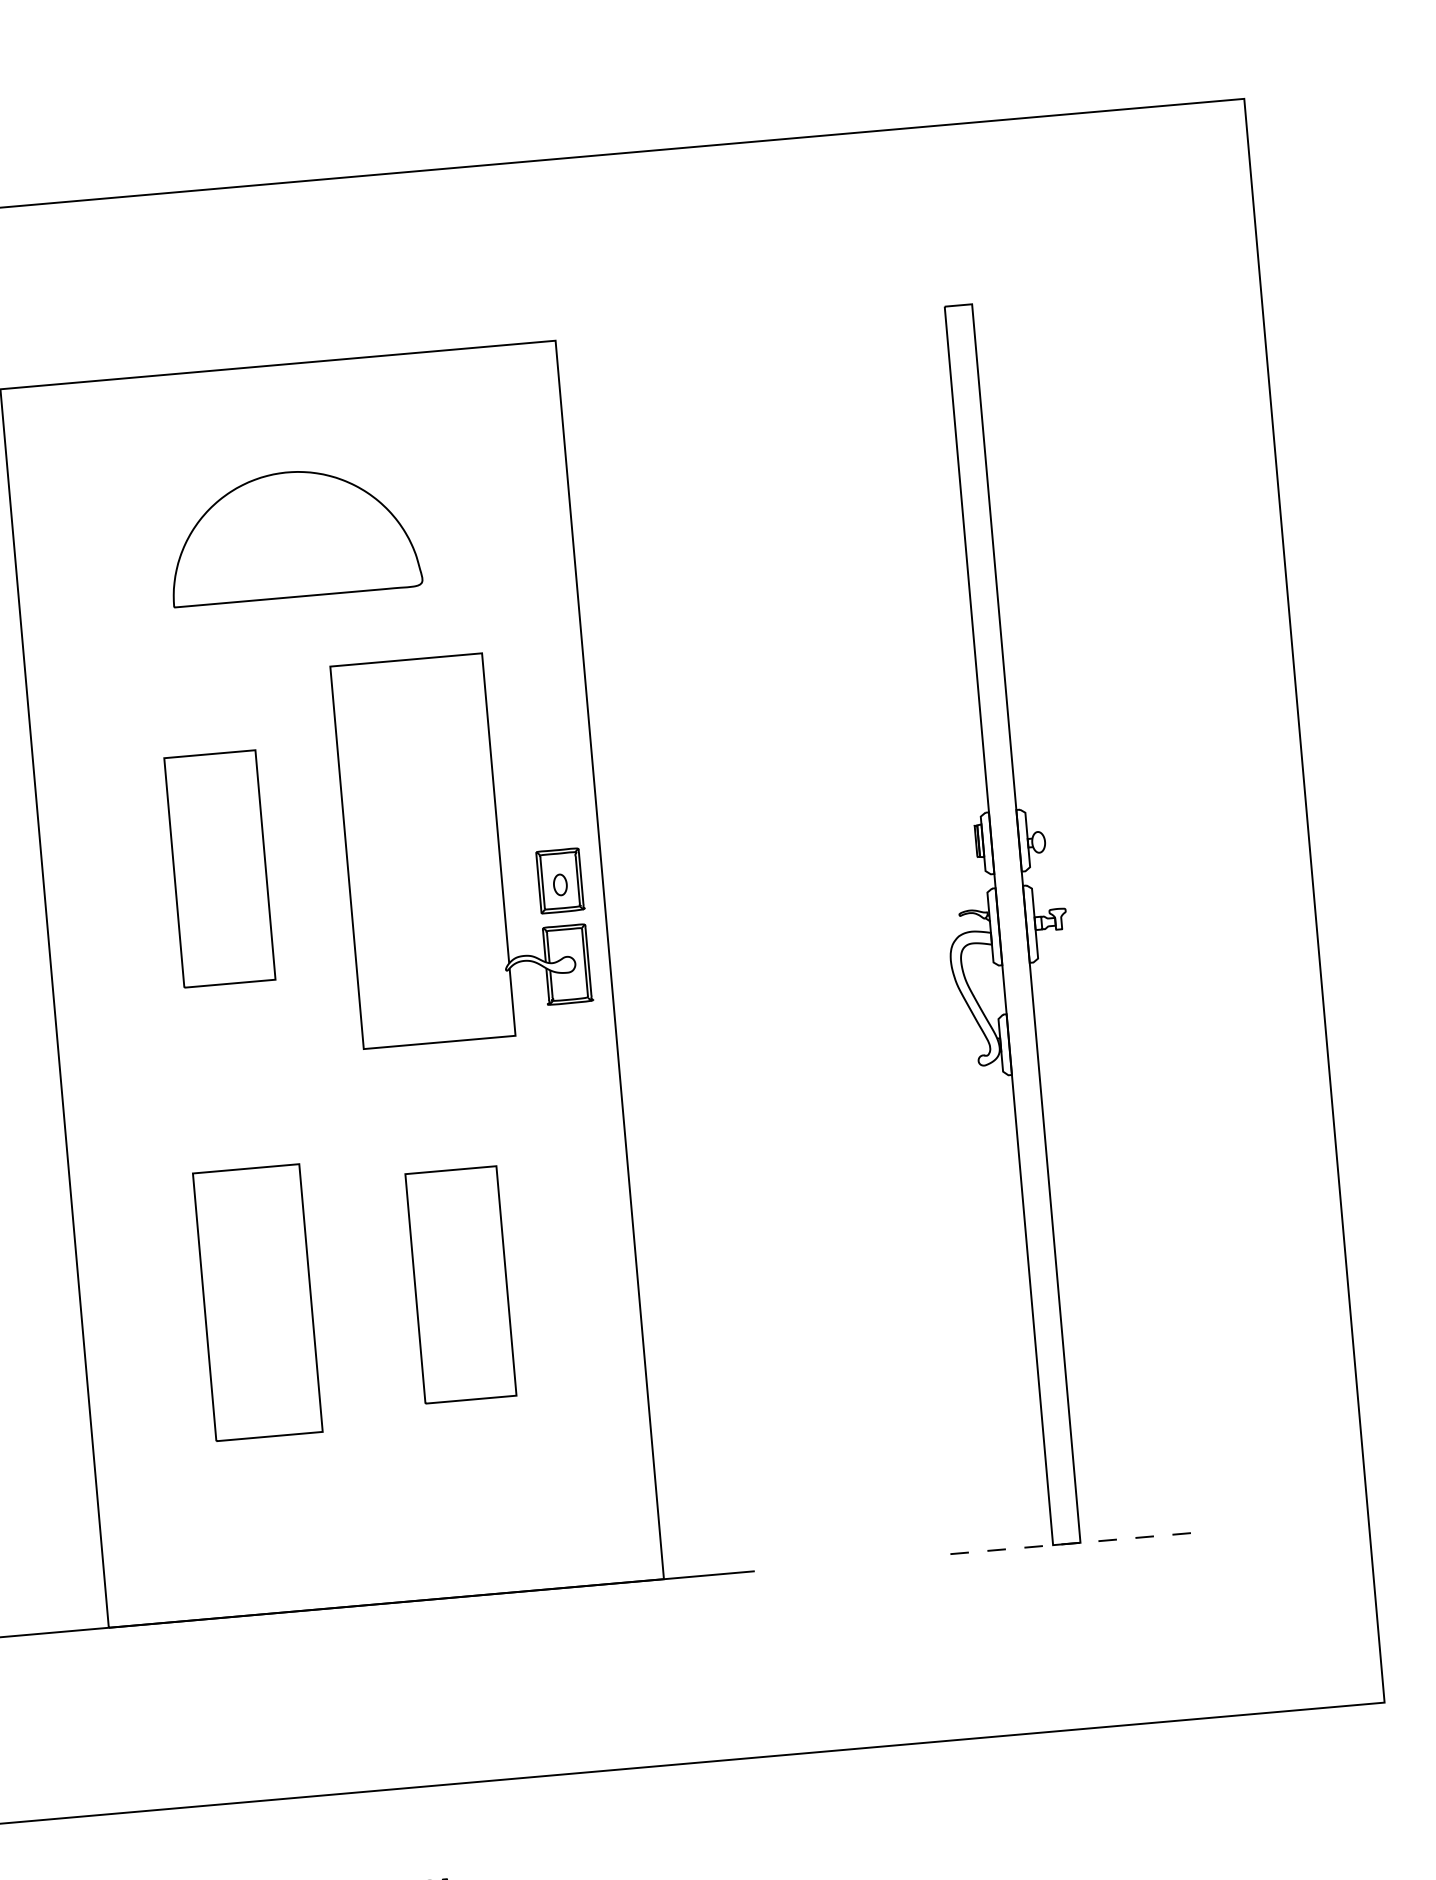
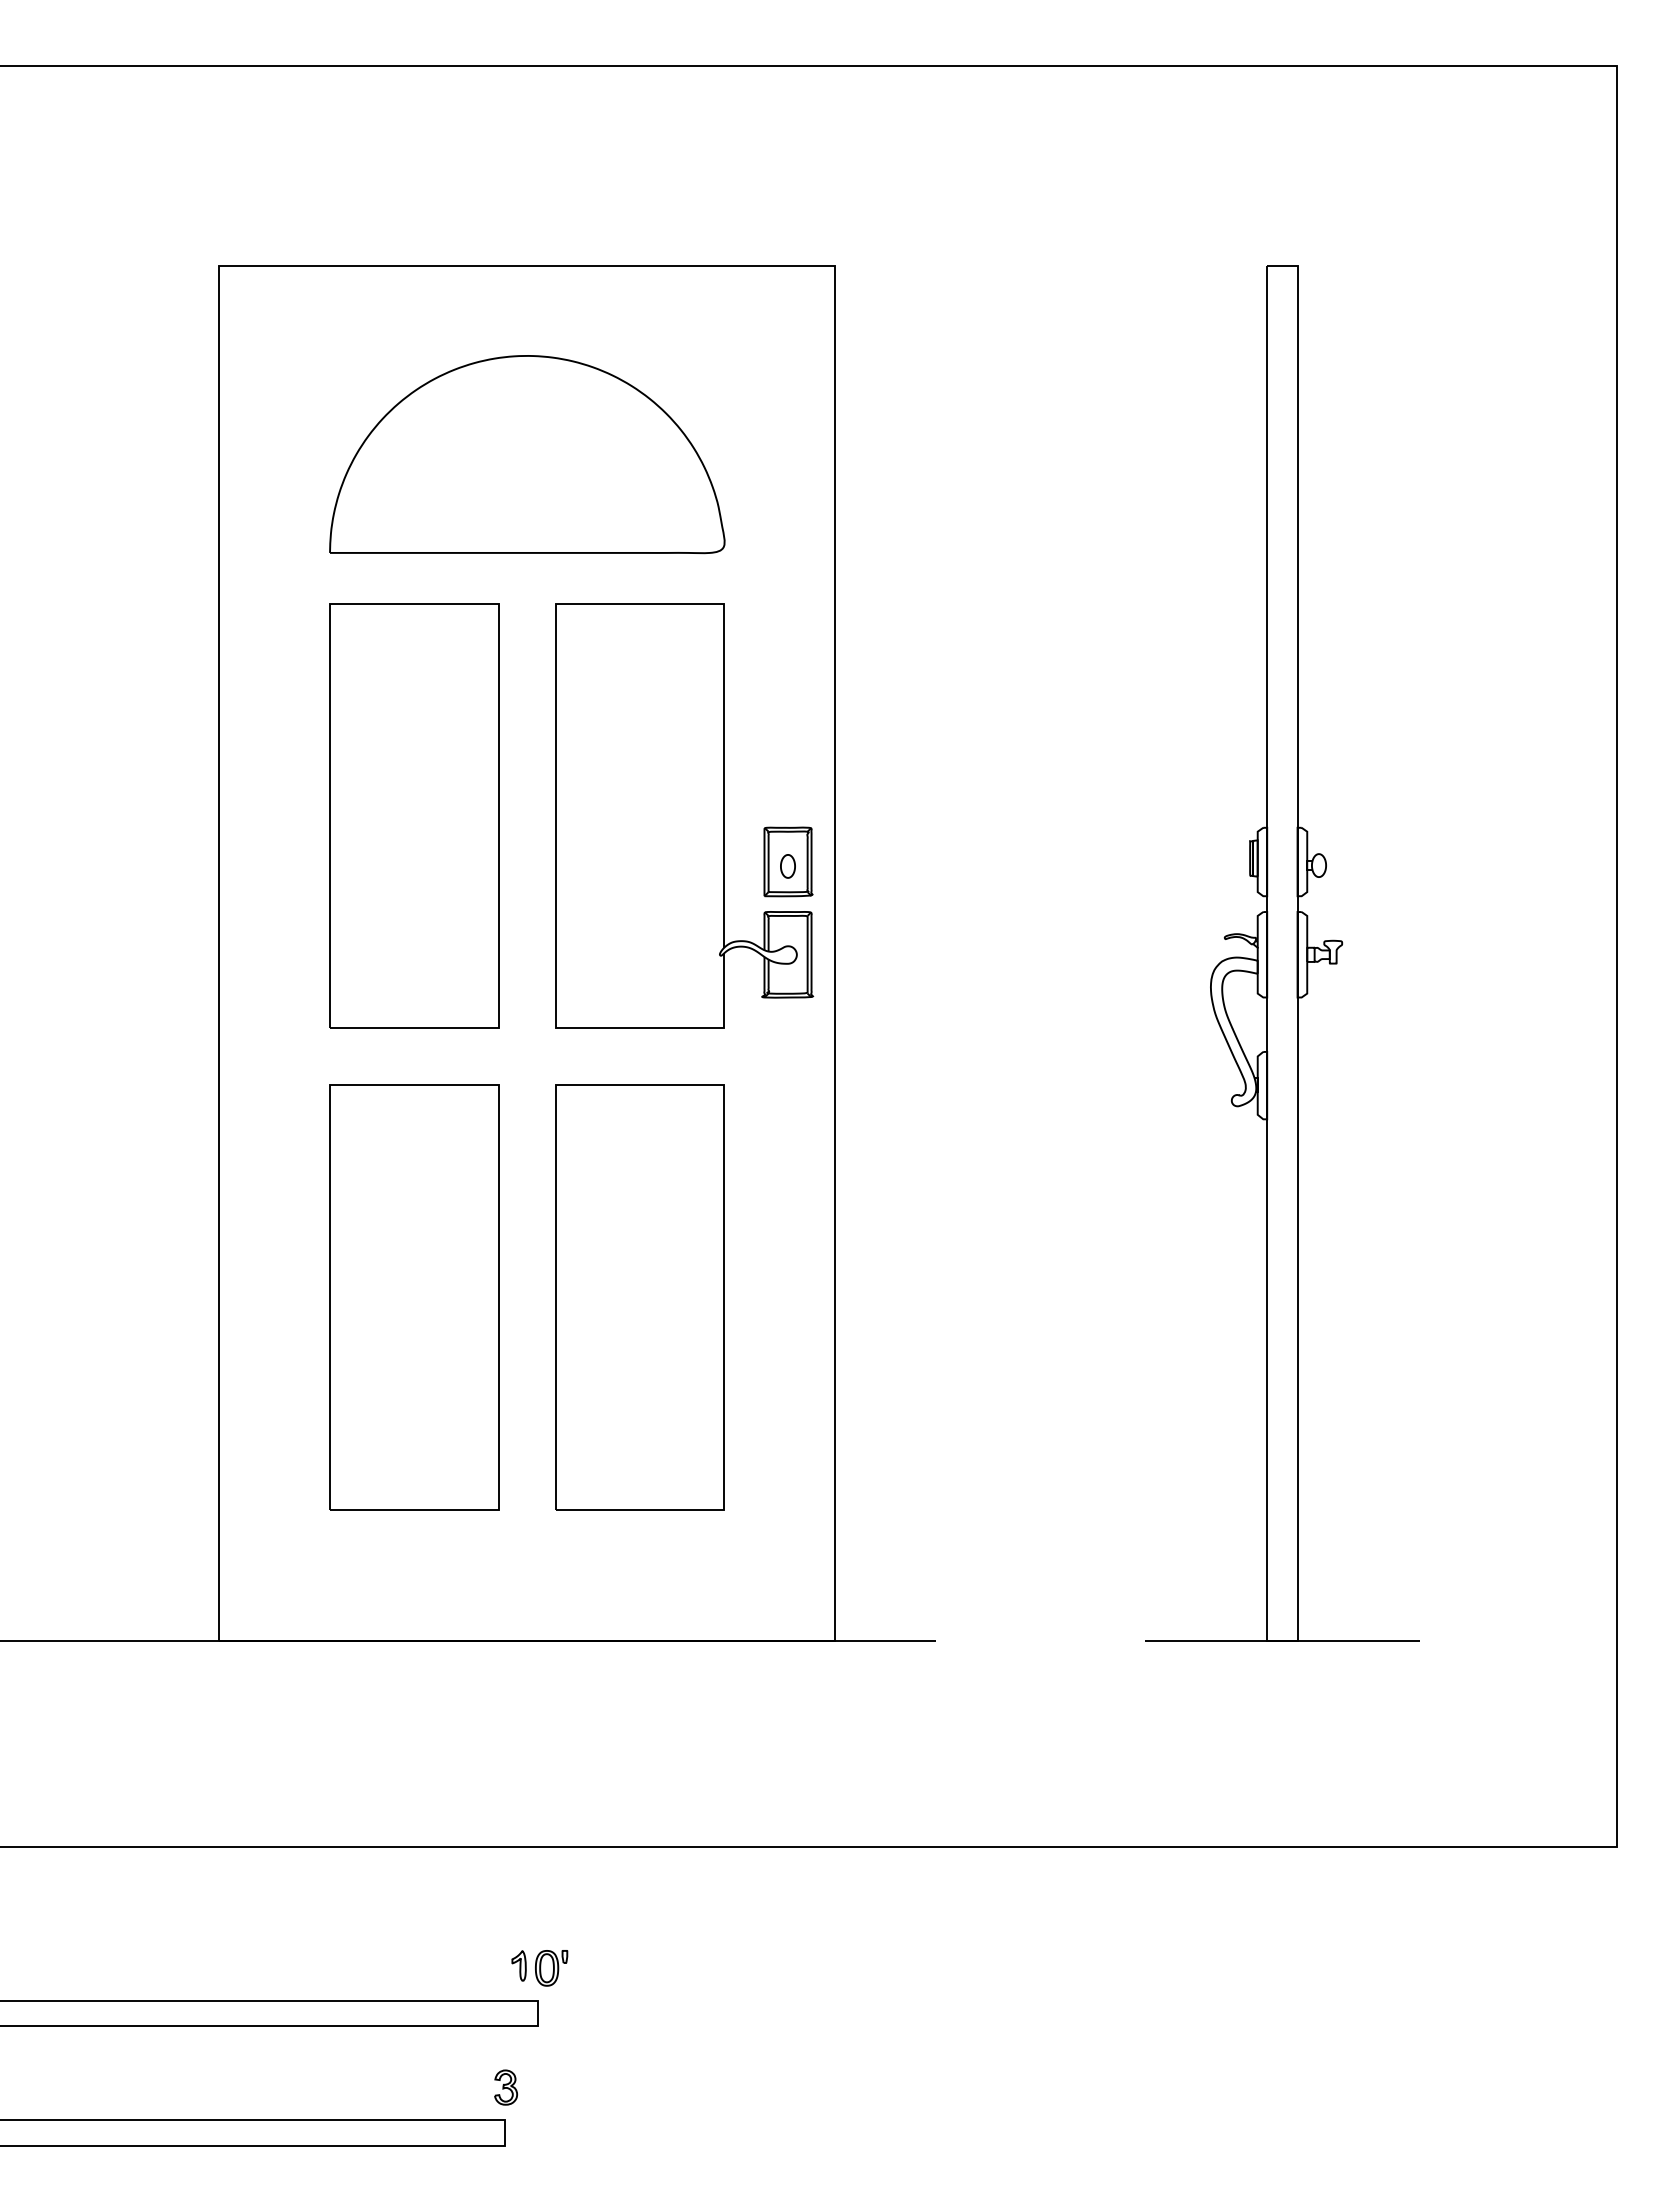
part: (293, 534) -> (527, 454), size x1.43
part: (219, 868) -> (414, 815), size x1.67
part: (460, 1284) -> (639, 1297), size x1.67
part: (257, 1302) -> (414, 1297), size x1.43
line: (1066, 1544) -> (1282, 1641), dashed -> solid

